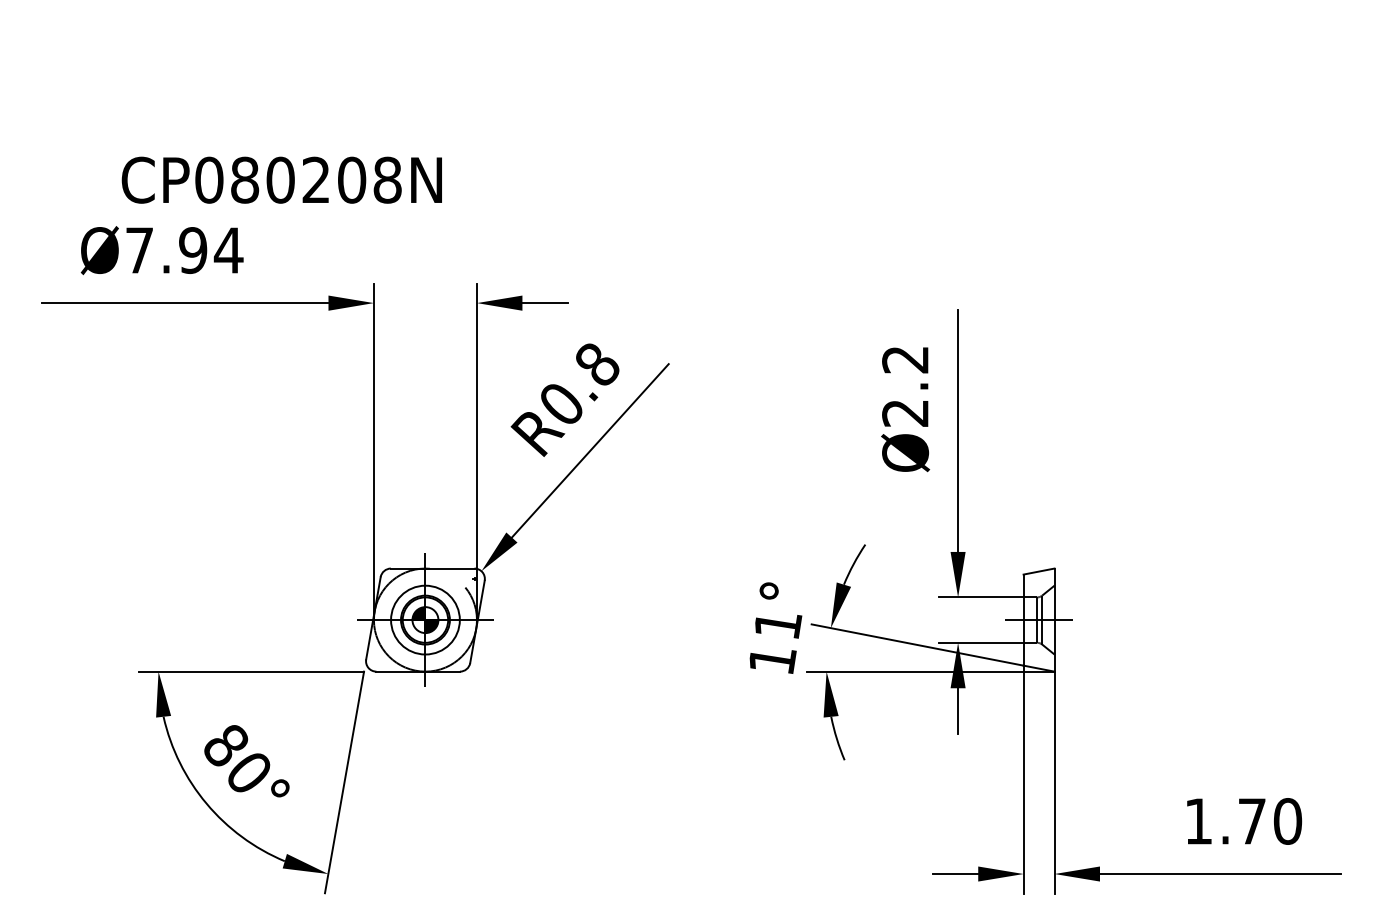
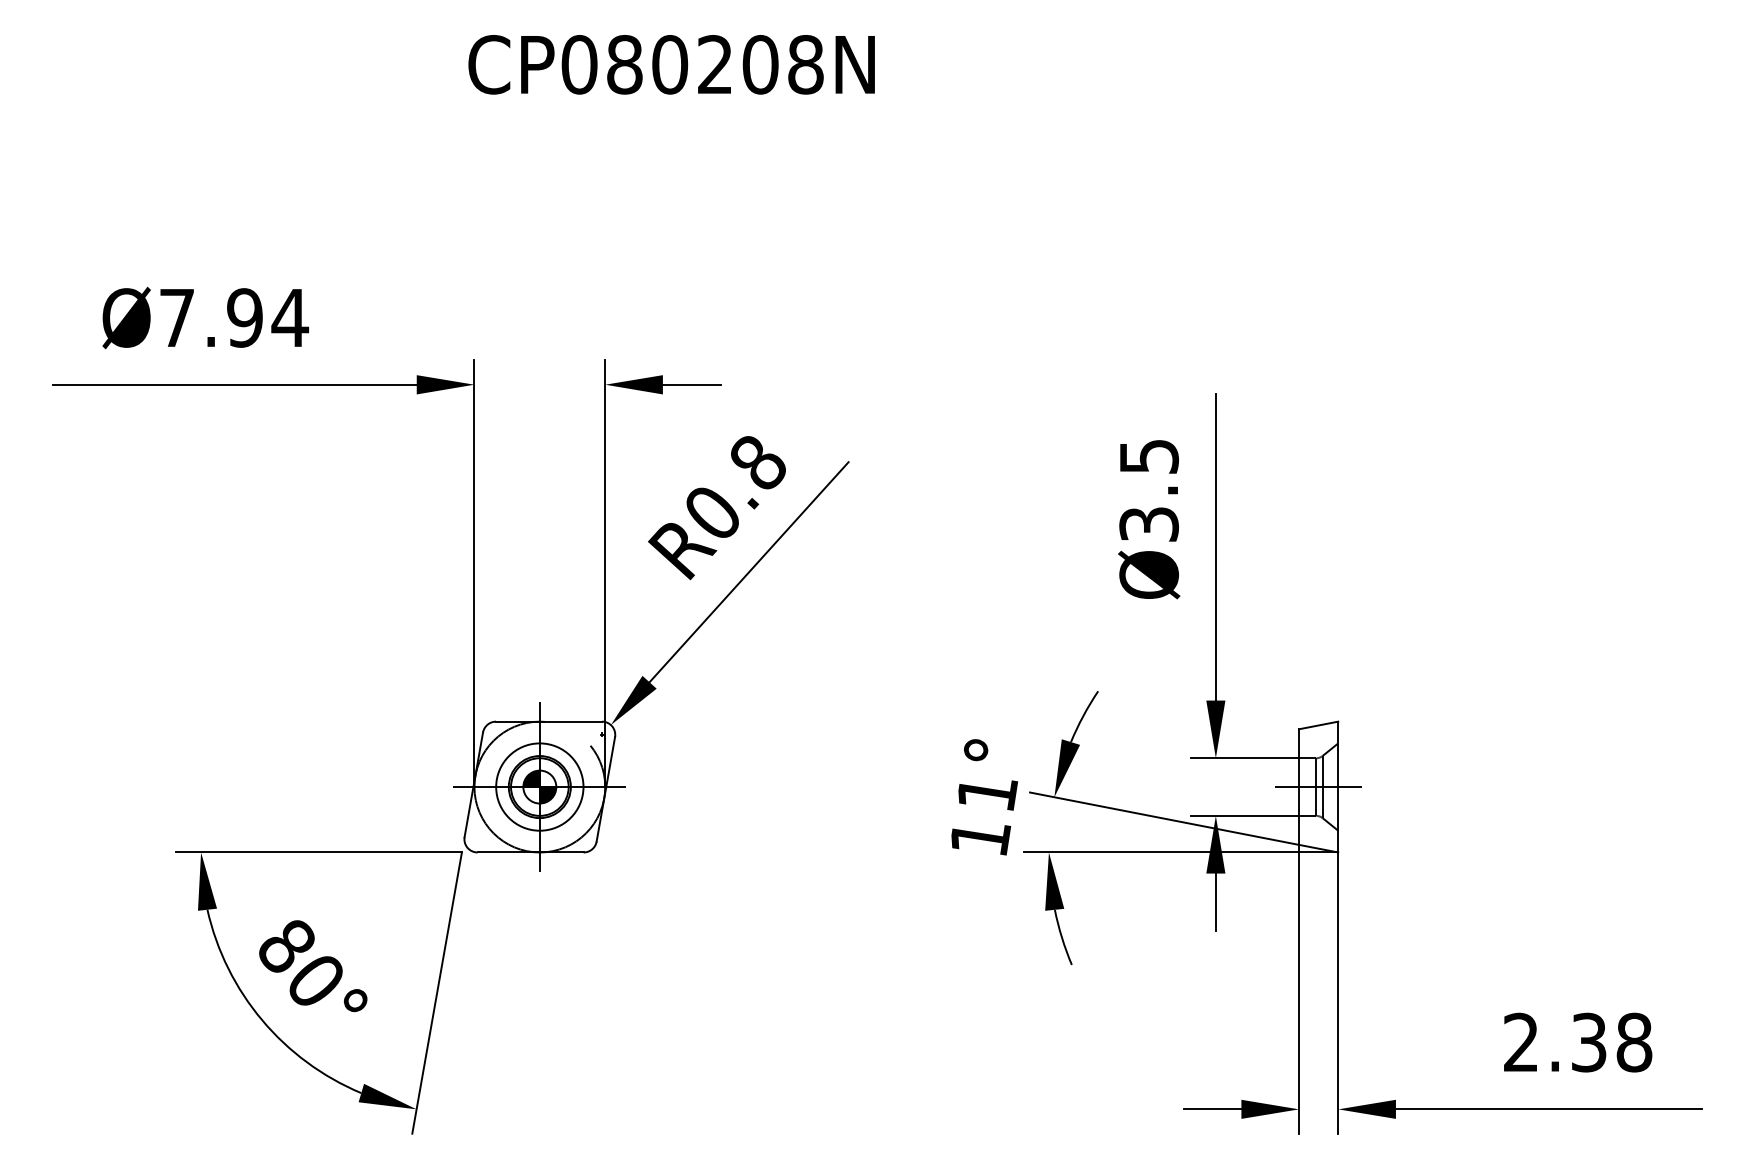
text: (281, 180) -> (671, 64), moved
text: (905, 386) -> (1148, 490), Ø2.2 -> Ø3.5
text: (1243, 821) -> (1578, 1042), 1.70 -> 2.38

